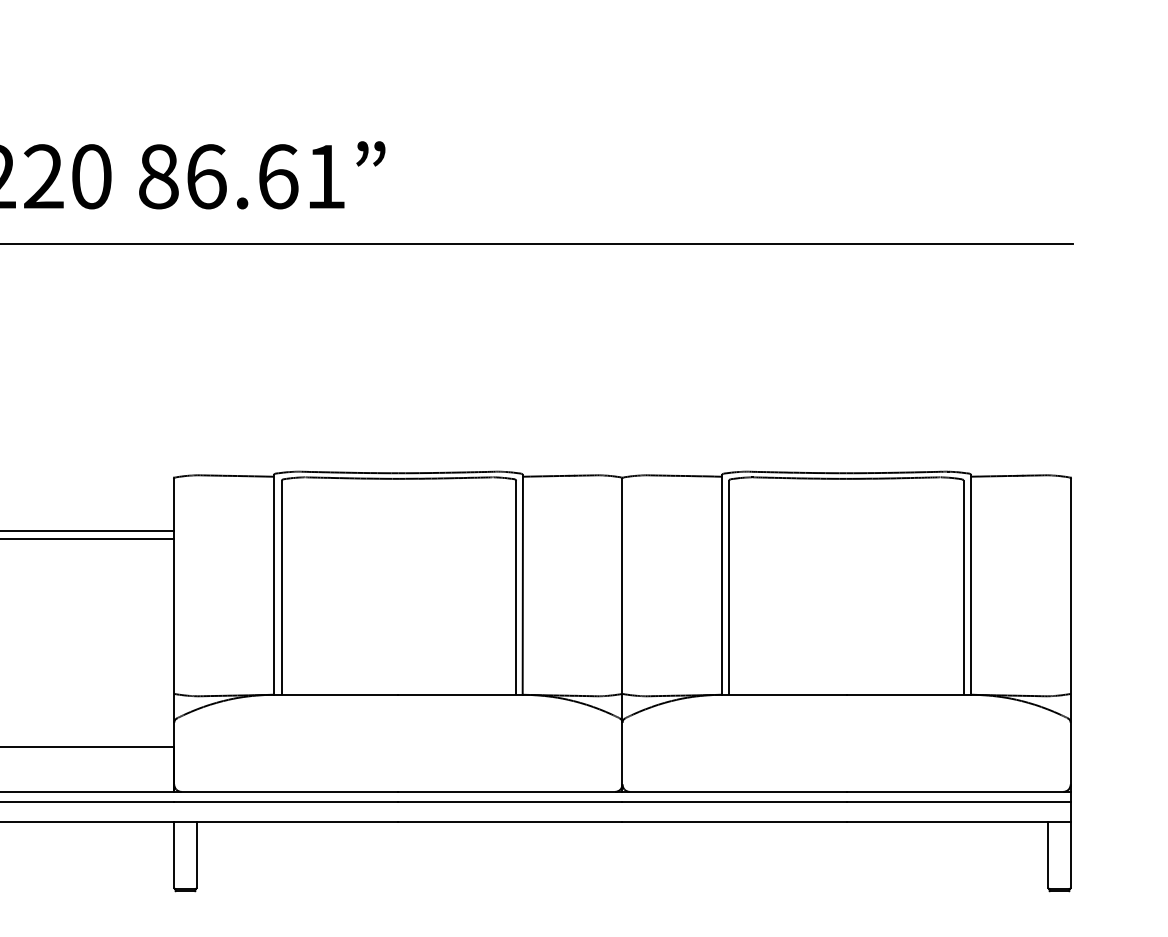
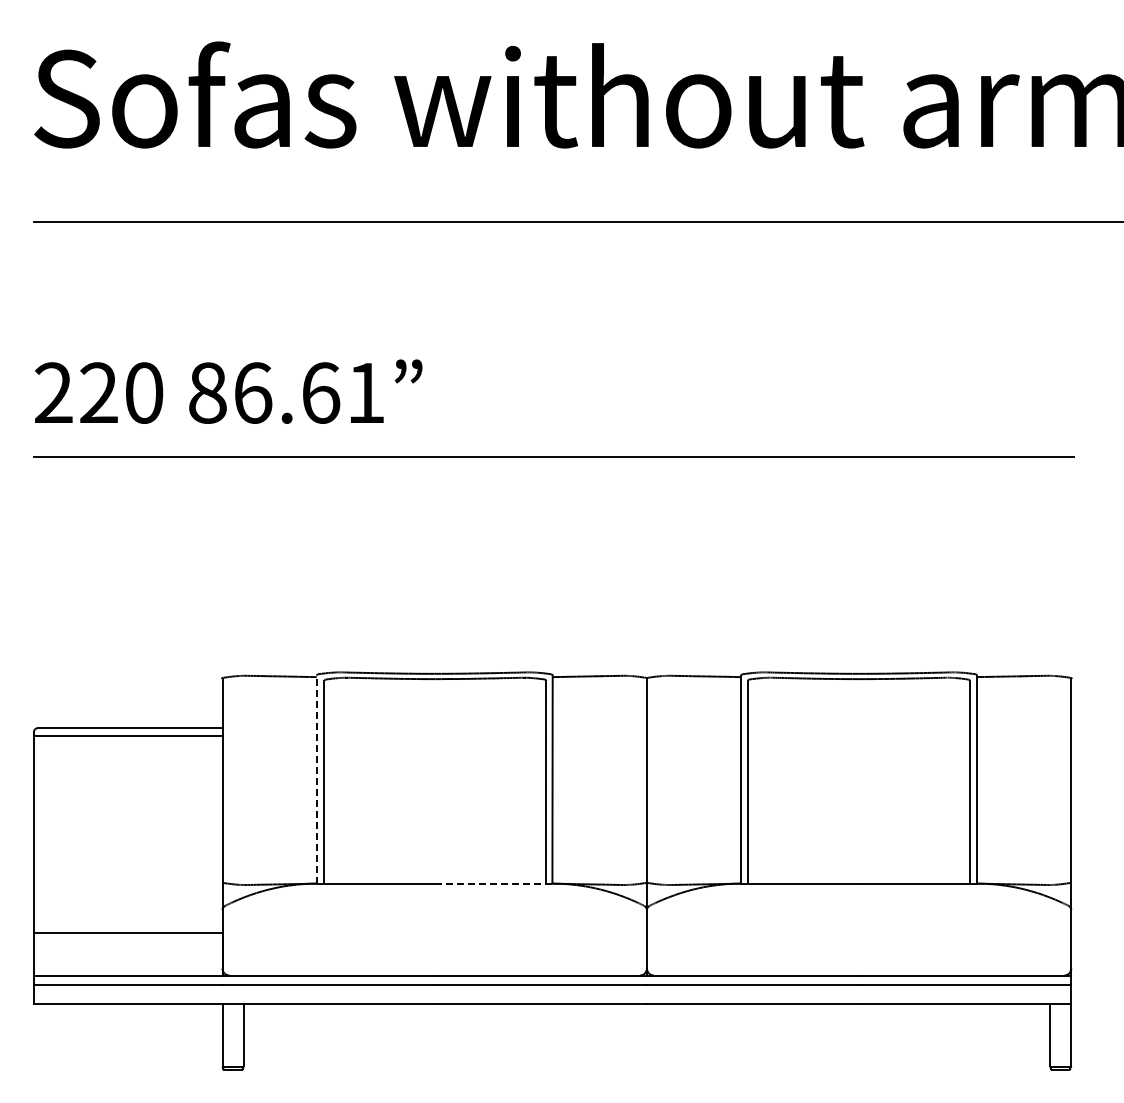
line: (273, 584) -> (316, 779), solid -> dashed
line: (460, 694) -> (493, 883), solid -> dashed

